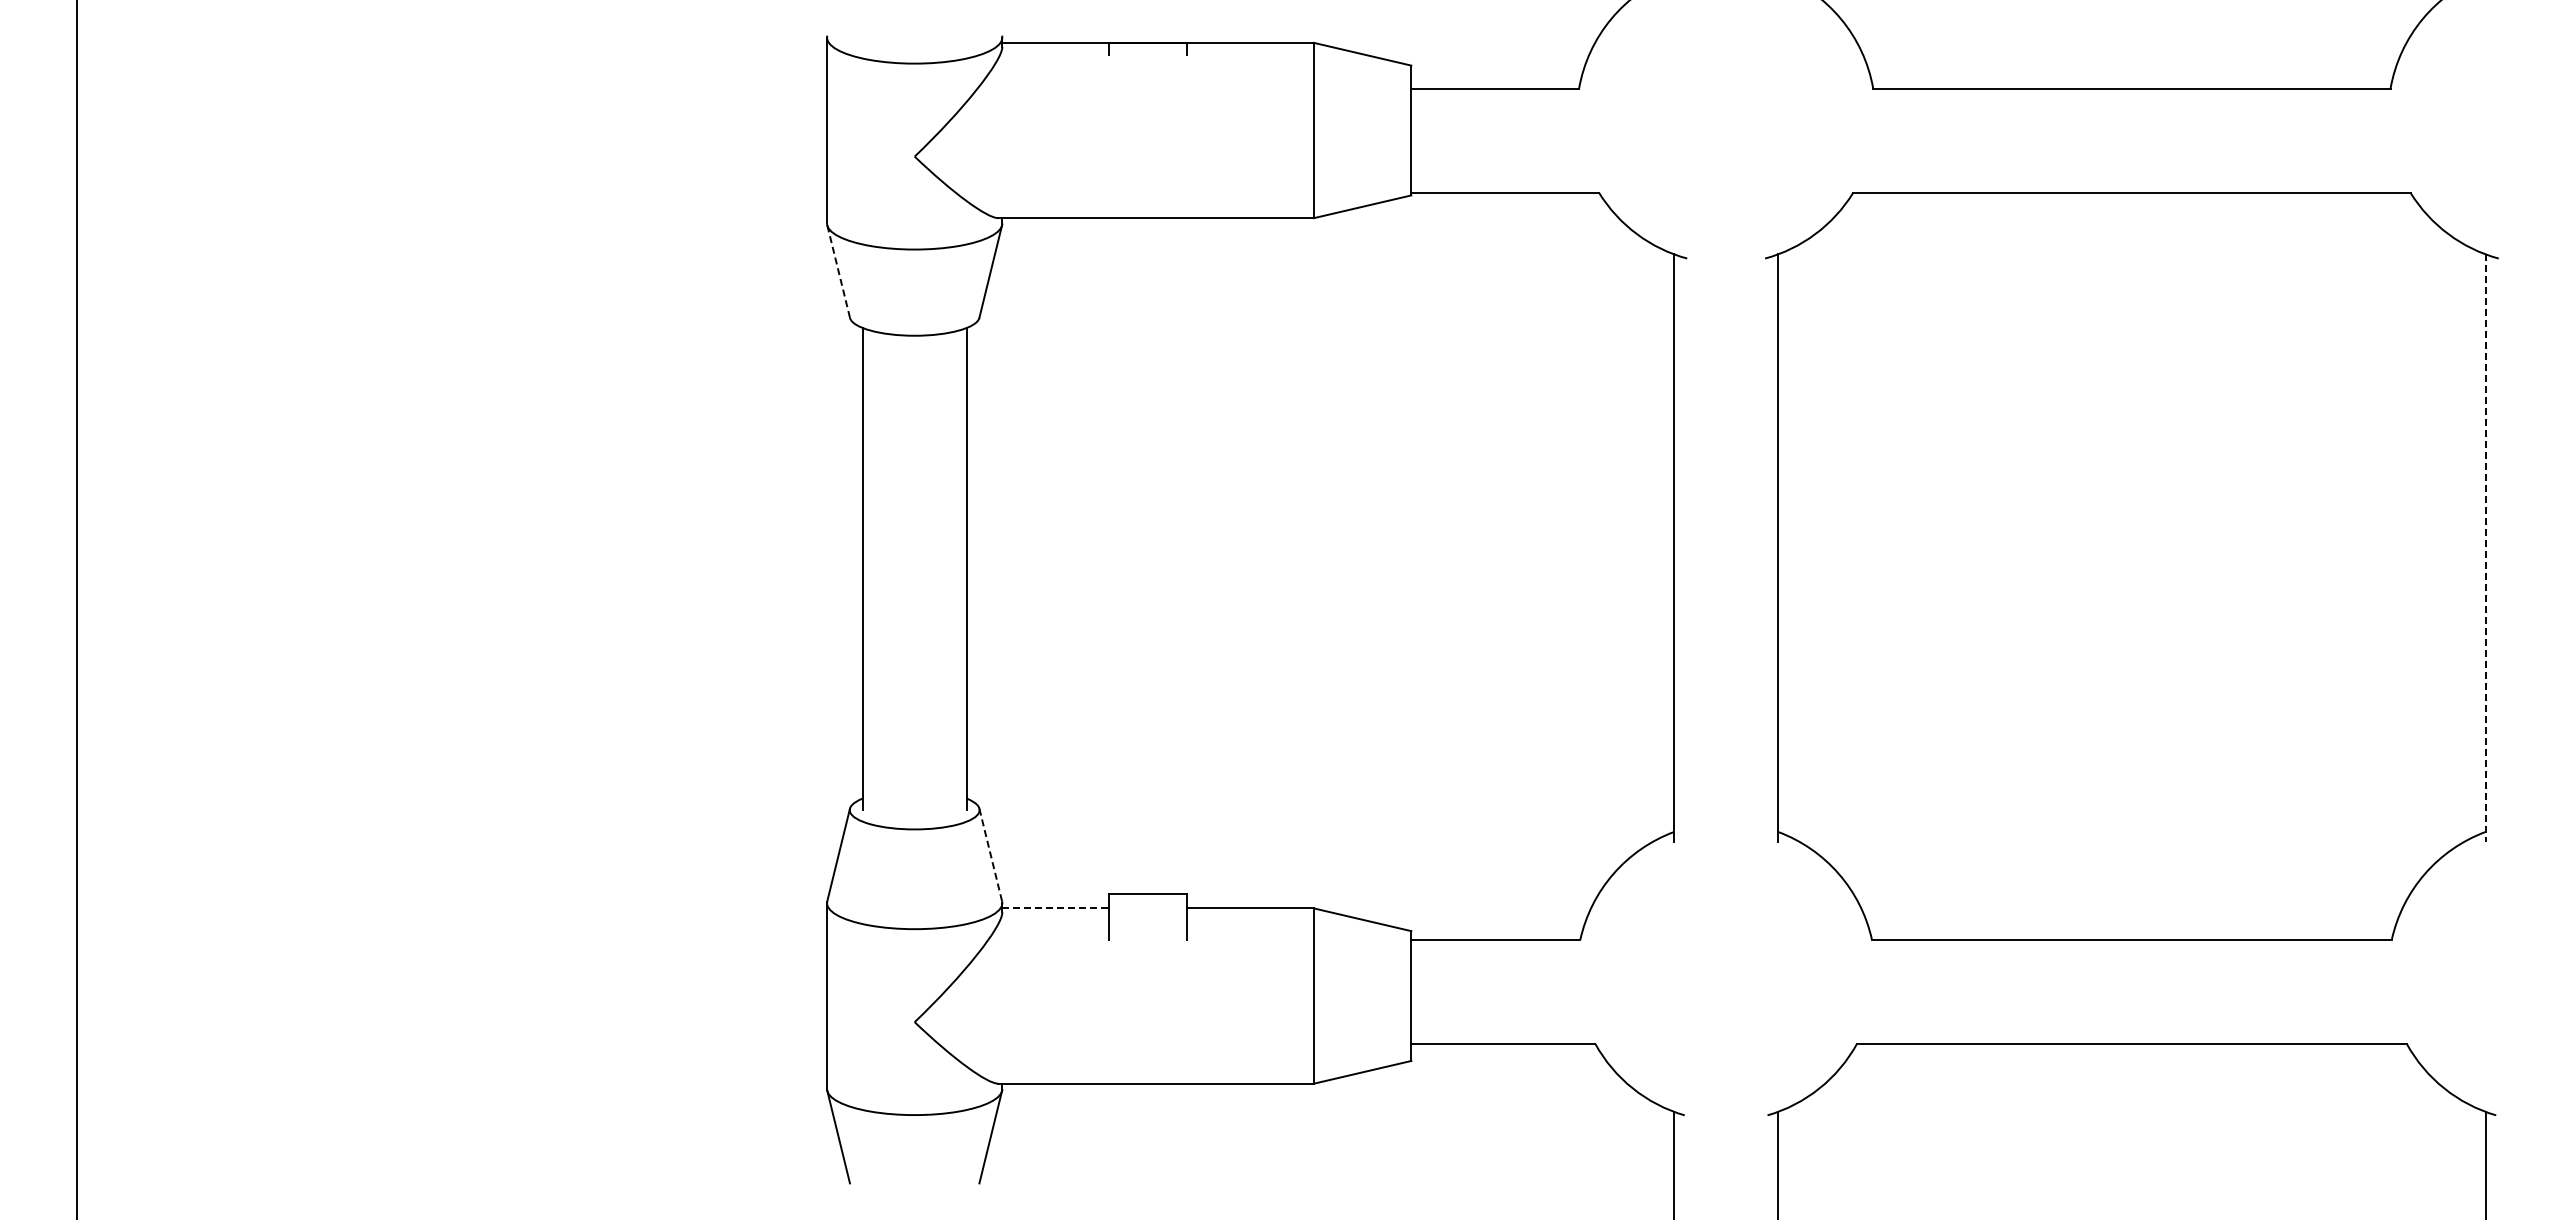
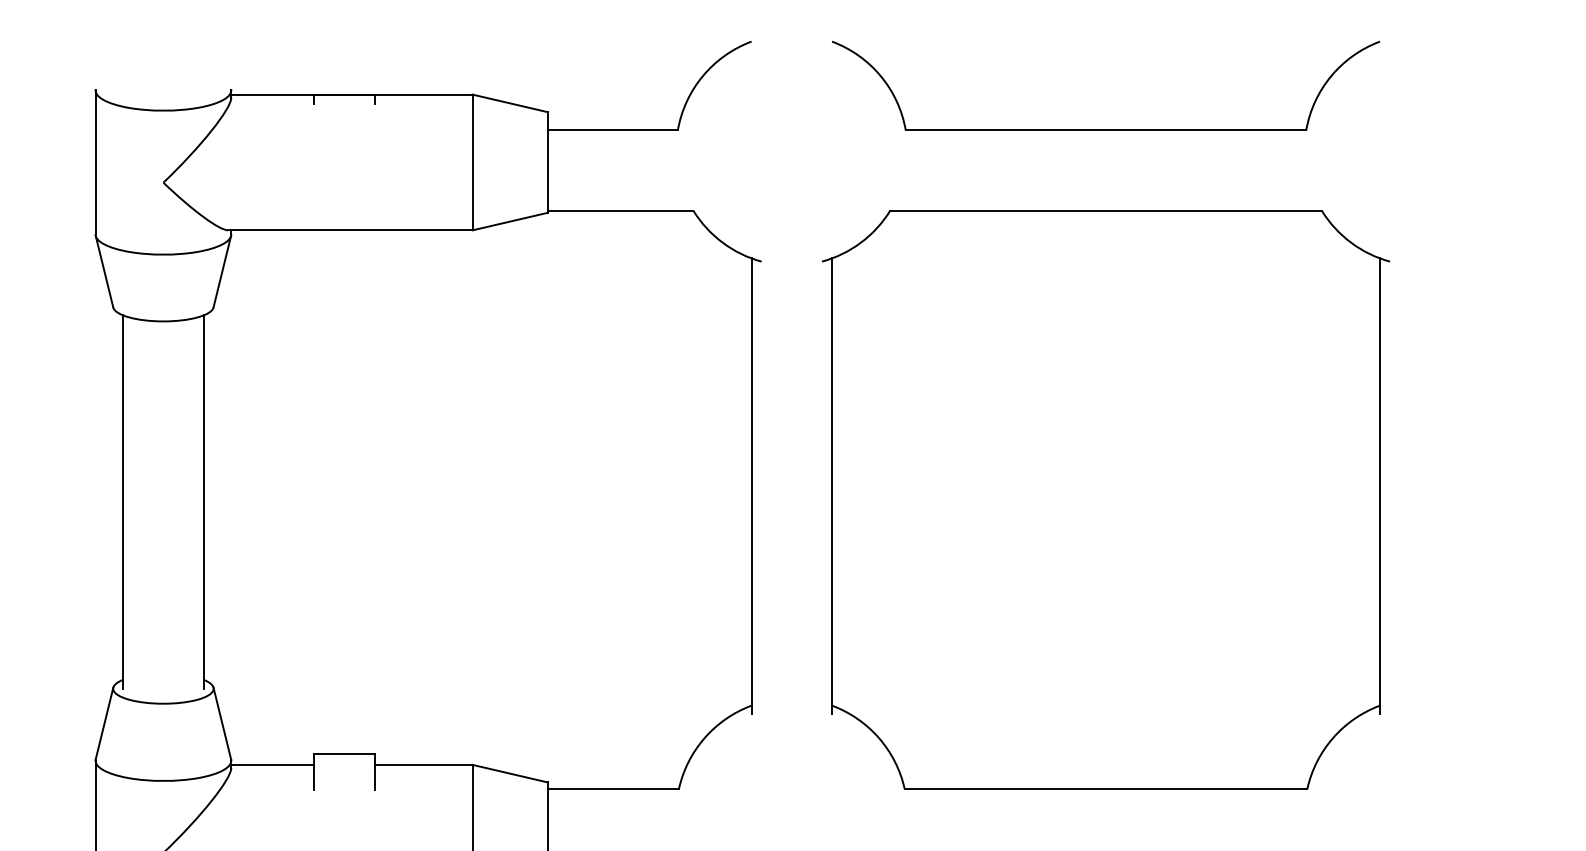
line: (838, 271) -> (104, 271), dashed -> solid
line: (2485, 548) -> (1379, 486), dashed -> solid
line: (990, 854) -> (222, 723), dashed -> solid
line: (1055, 908) -> (272, 764), dashed -> solid

